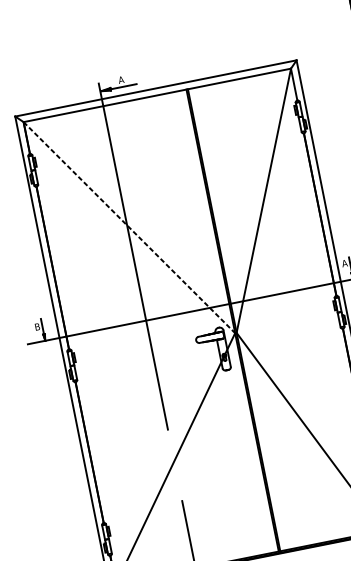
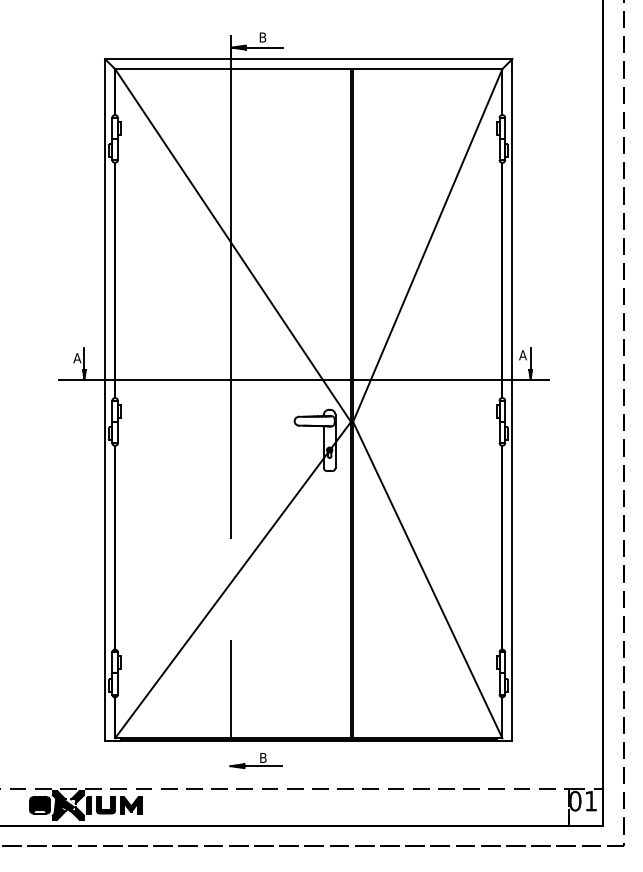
text: (121, 79) -> (262, 37), A -> B
line: (129, 227) -> (233, 245), dashed -> solid
text: (37, 327) -> (77, 358), B -> A

